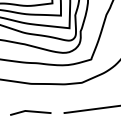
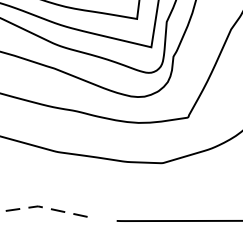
line: (30, 111) -> (48, 208), solid -> dashed

